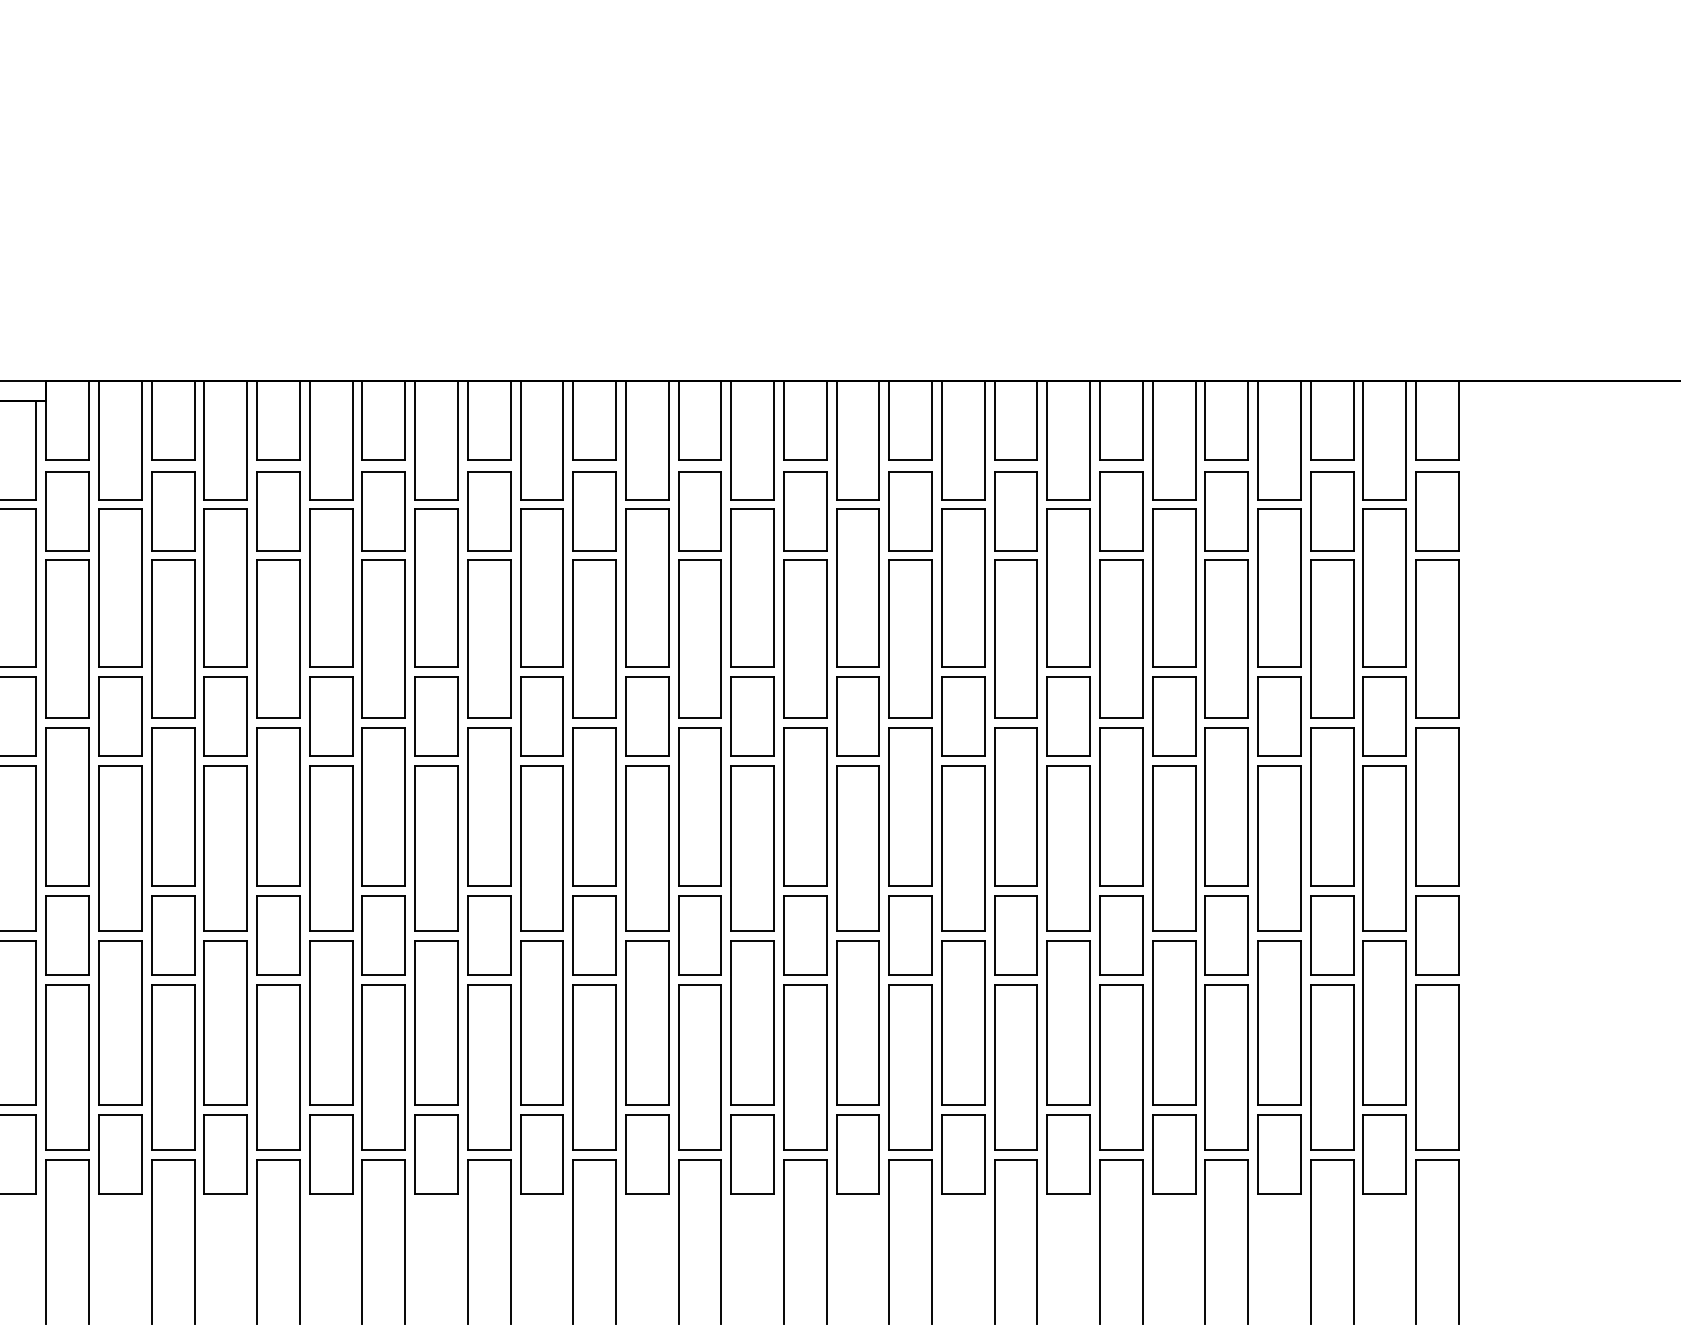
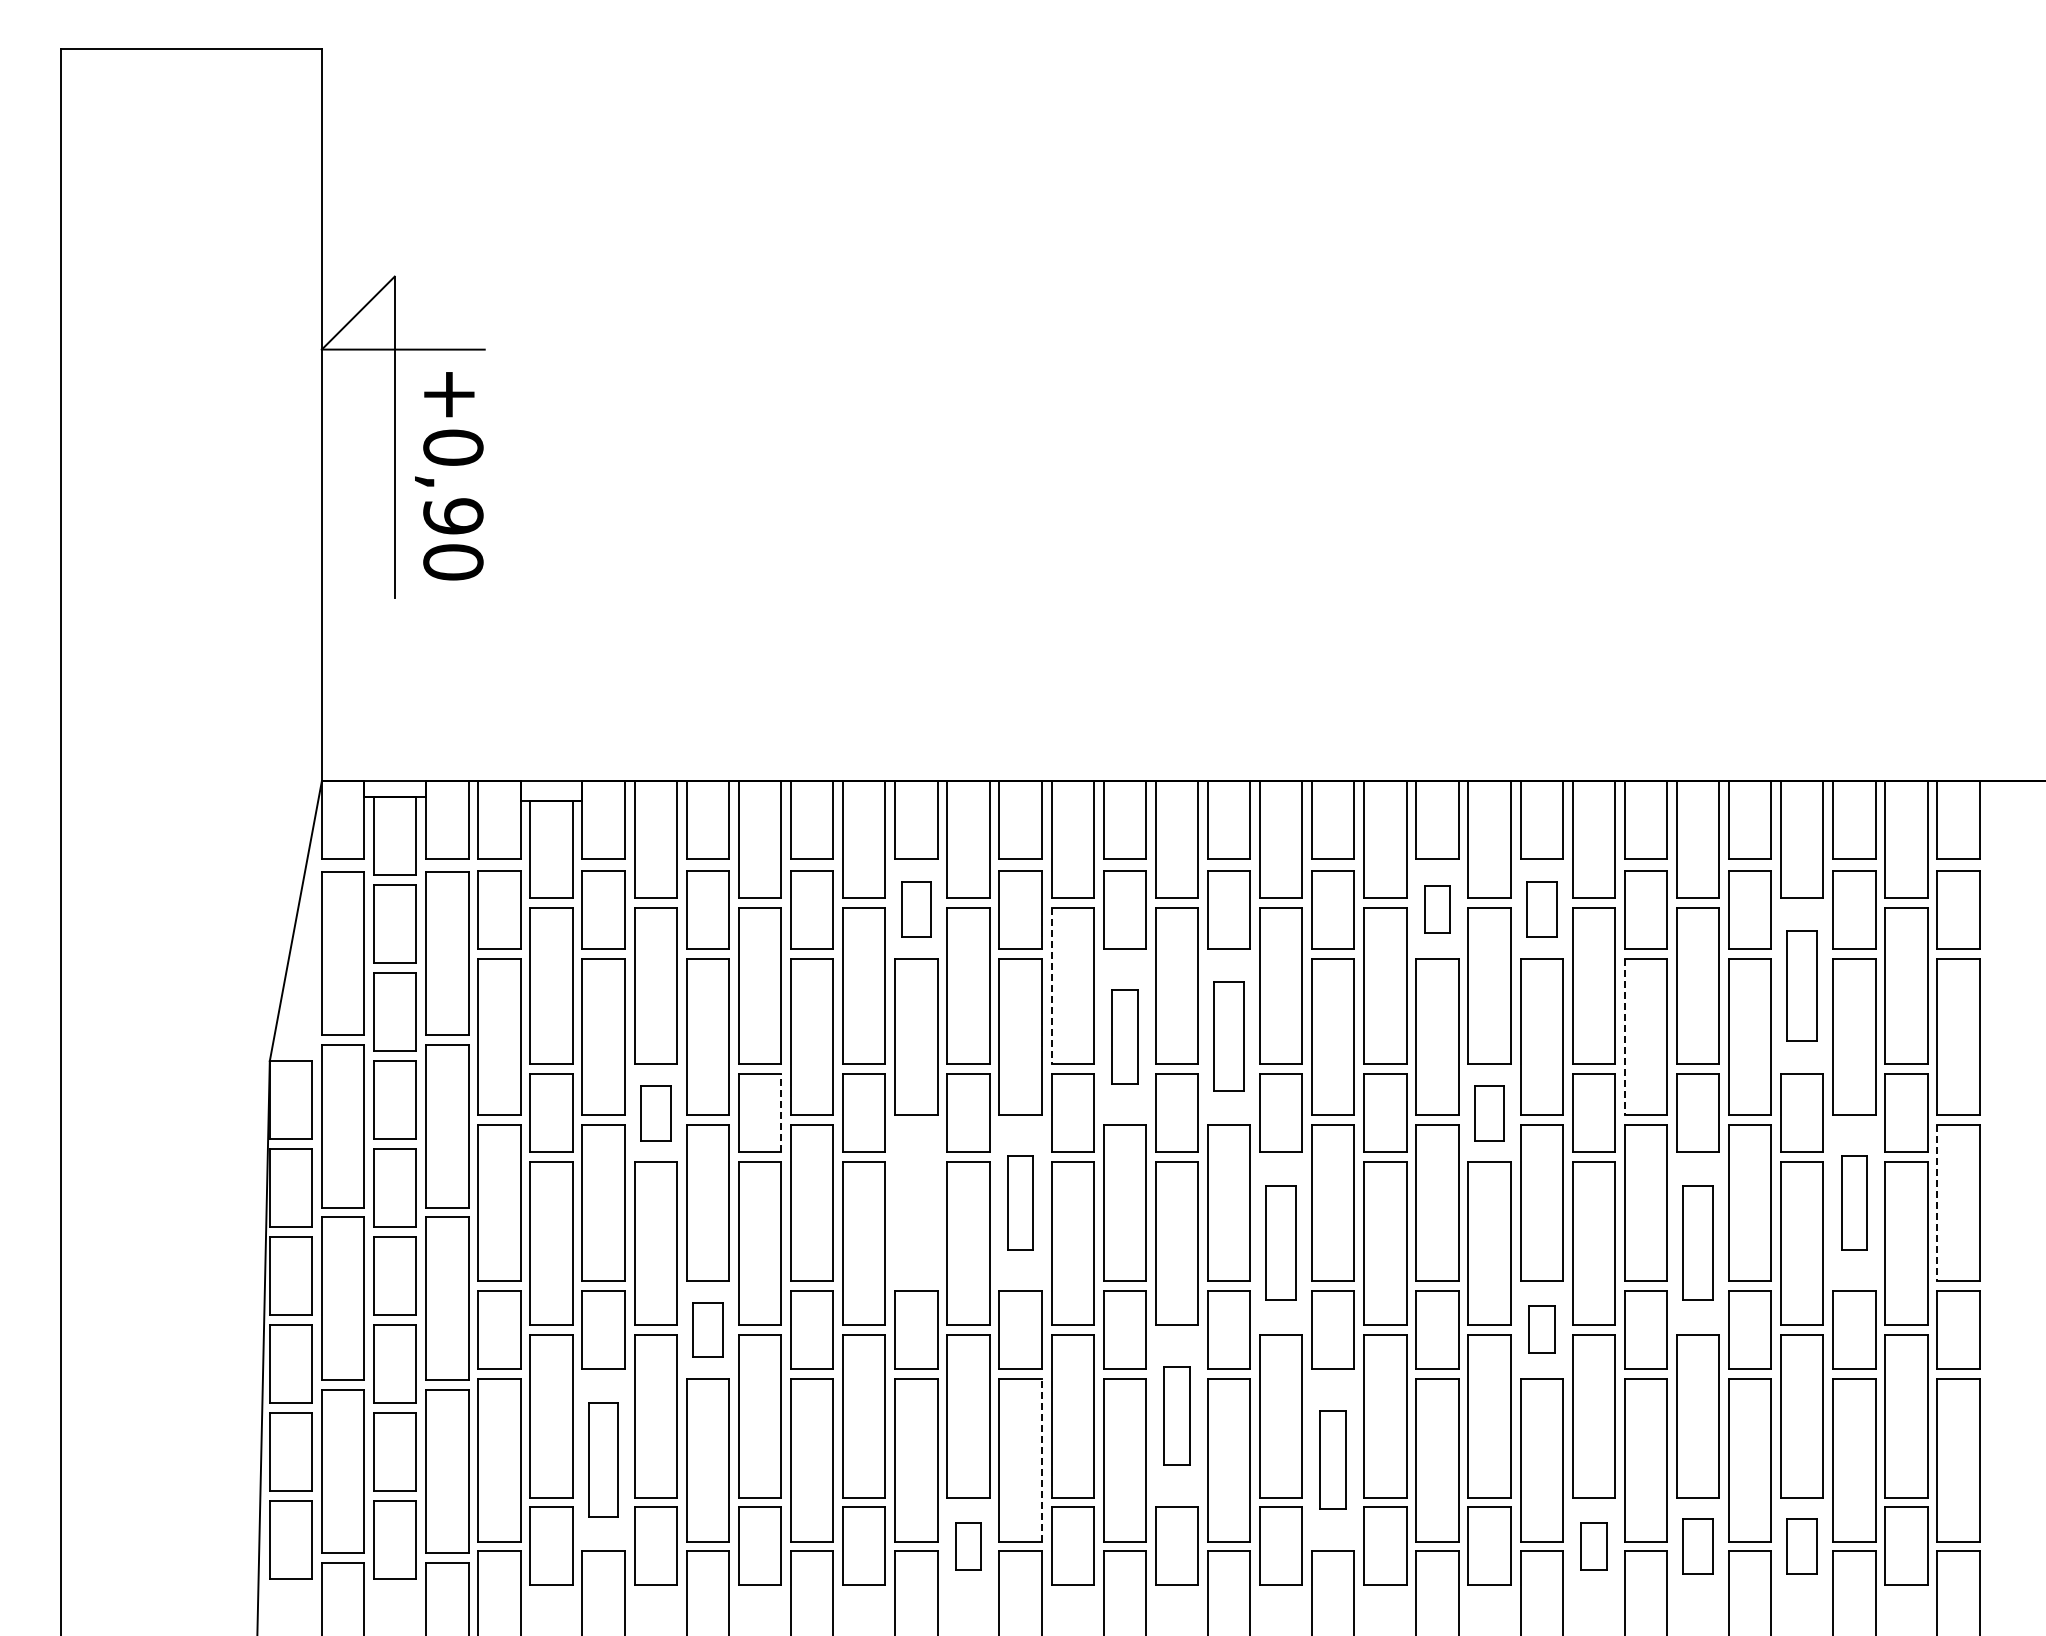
part: (384, 510) -> (916, 909), size x0.7
part: (910, 510) -> (1437, 909), size x0.6
part: (1015, 510) -> (1541, 909), size x0.7
part: (1278, 587) -> (1801, 985), size x0.7
line: (520, 588) -> (1051, 986), solid -> dashed
part: (594, 639) -> (1124, 1036), size x0.6
part: (699, 639) -> (1228, 1036), size x0.7
line: (1099, 640) -> (1624, 1037), solid -> dashed
part: (120, 716) -> (655, 1112), size x0.7
line: (247, 716) -> (781, 1112), solid -> dashed
part: (963, 716) -> (1489, 1112), size x0.7
part: (384, 807) -> (916, 1202), removed
part: (489, 807) -> (1020, 1202), size x0.6
part: (1332, 807) -> (1854, 1202), size x0.6
line: (1416, 808) -> (1937, 1203), solid -> dashed
part: (752, 848) -> (1280, 1243), size x0.7
part: (1173, 848) -> (1697, 1243), size x0.7
part: (172, 935) -> (707, 1329), size x0.7
part: (1015, 935) -> (1541, 1329), size x0.6
part: (646, 1023) -> (1176, 1416), size x0.6
line: (510, 1066) -> (1041, 1459), solid -> dashed
part: (67, 1067) -> (603, 1460), size x0.7
part: (804, 1067) -> (1332, 1460), size x0.6
part: (436, 1153) -> (968, 1545), size x0.6
part: (1068, 1153) -> (1593, 1545), size x0.6
part: (1173, 1153) -> (1697, 1545), size x0.7
part: (1278, 1153) -> (1801, 1545), size x0.7

